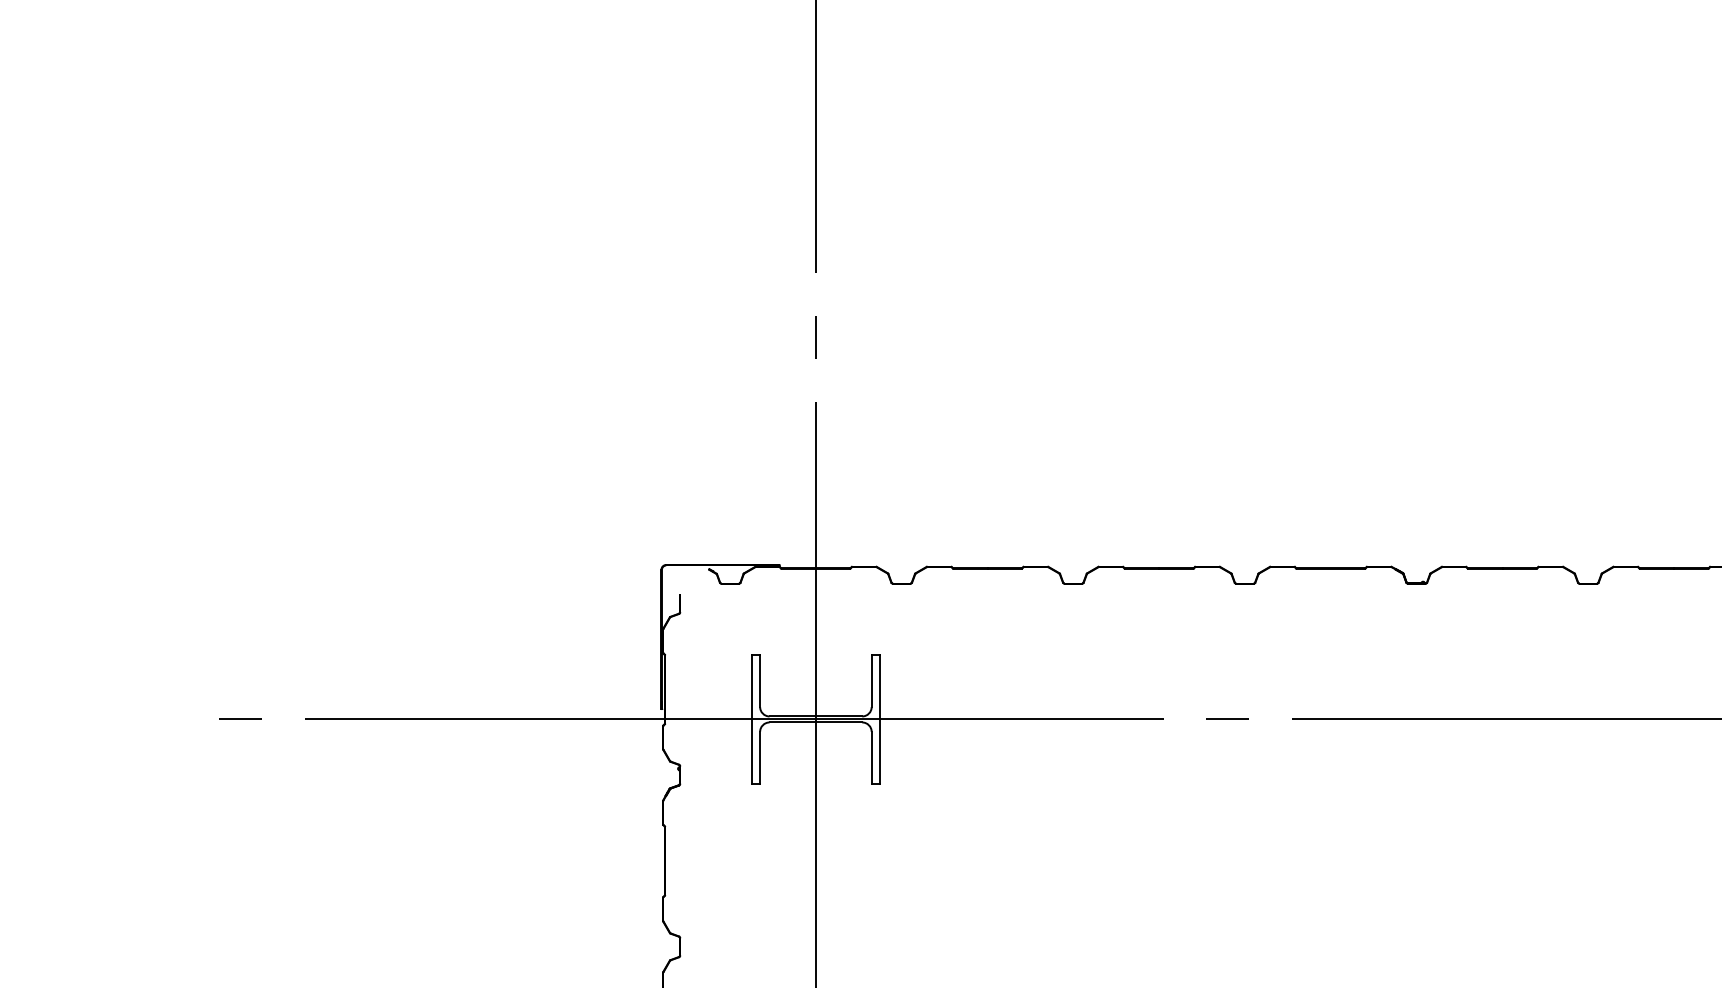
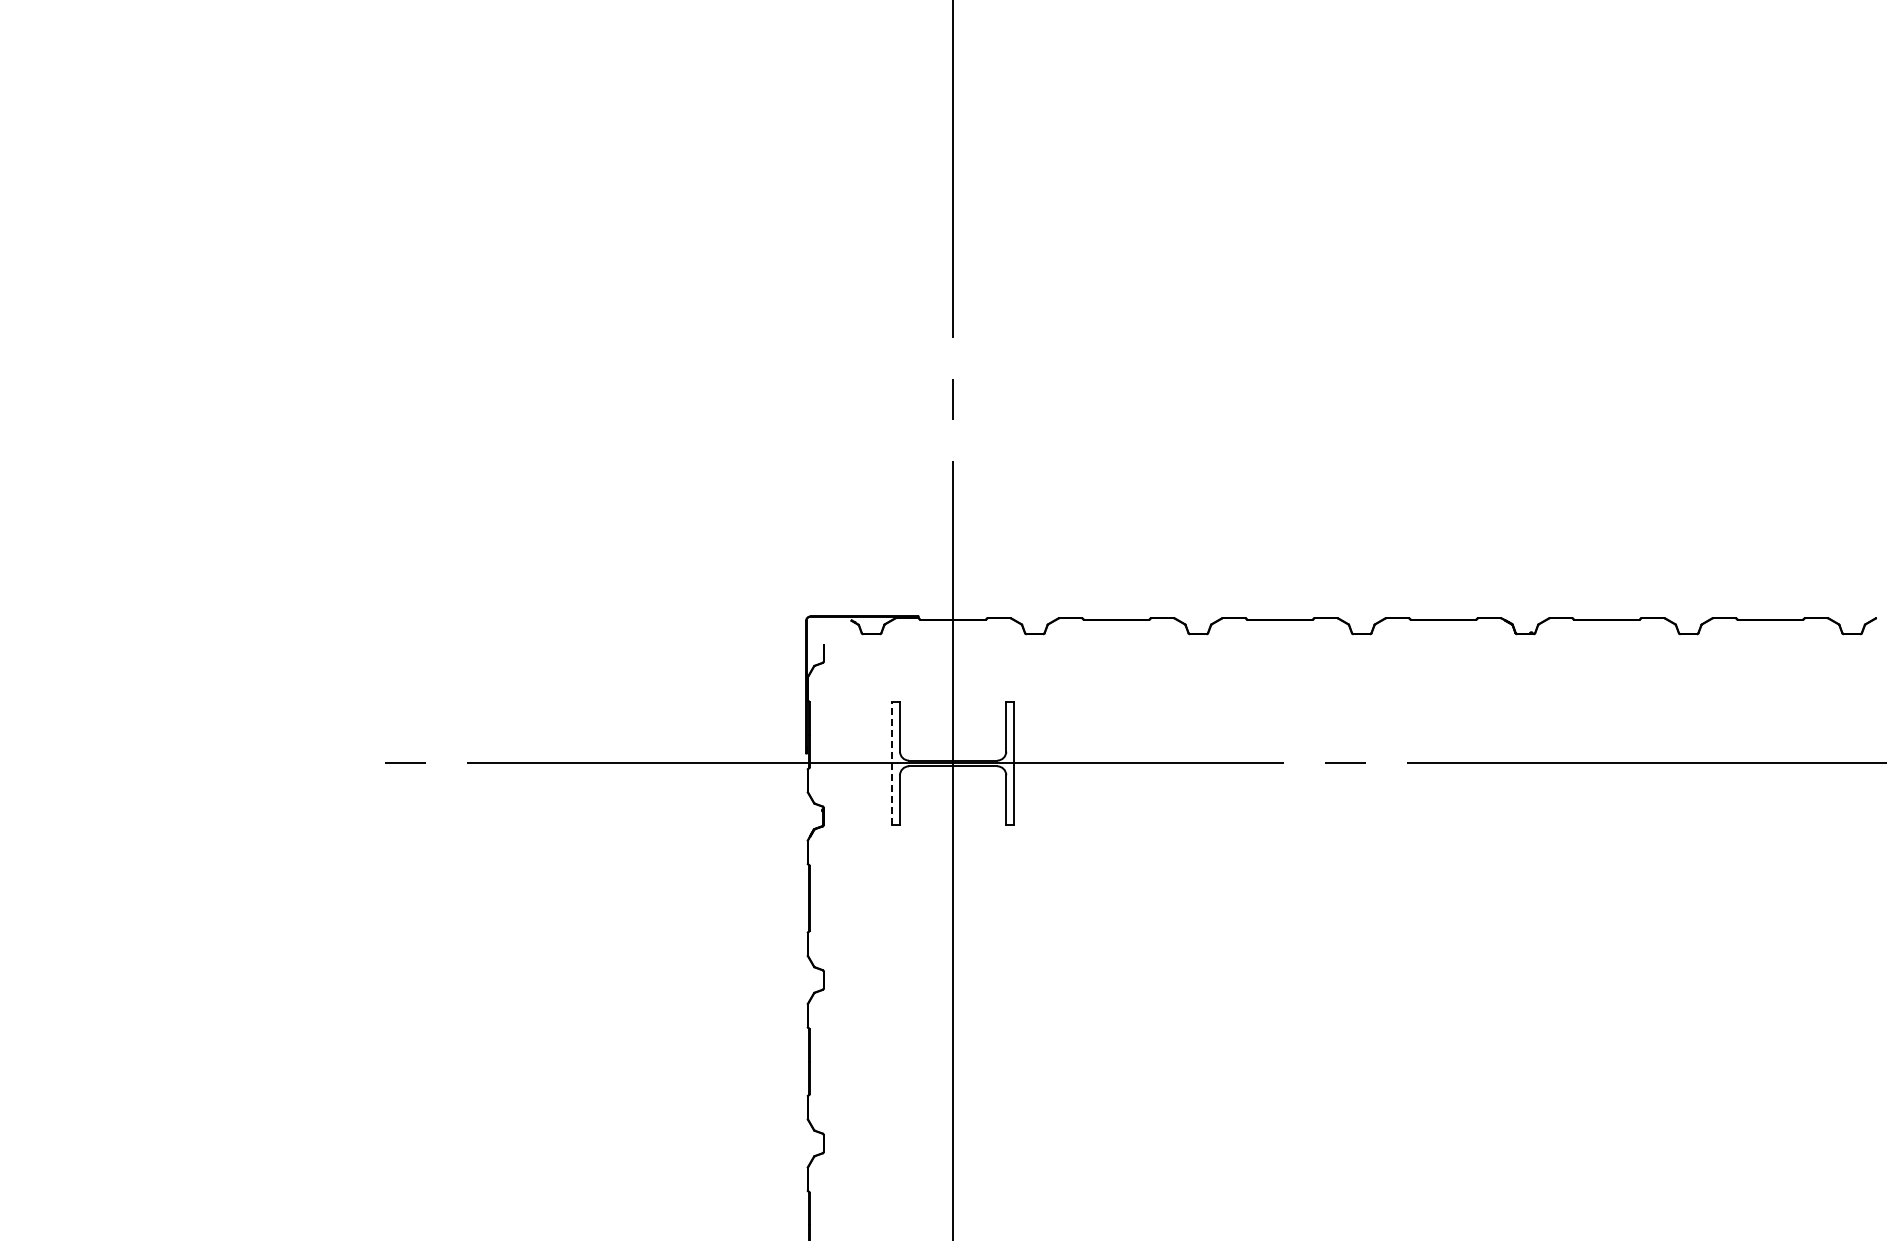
line: (751, 718) -> (891, 762), solid -> dashed

